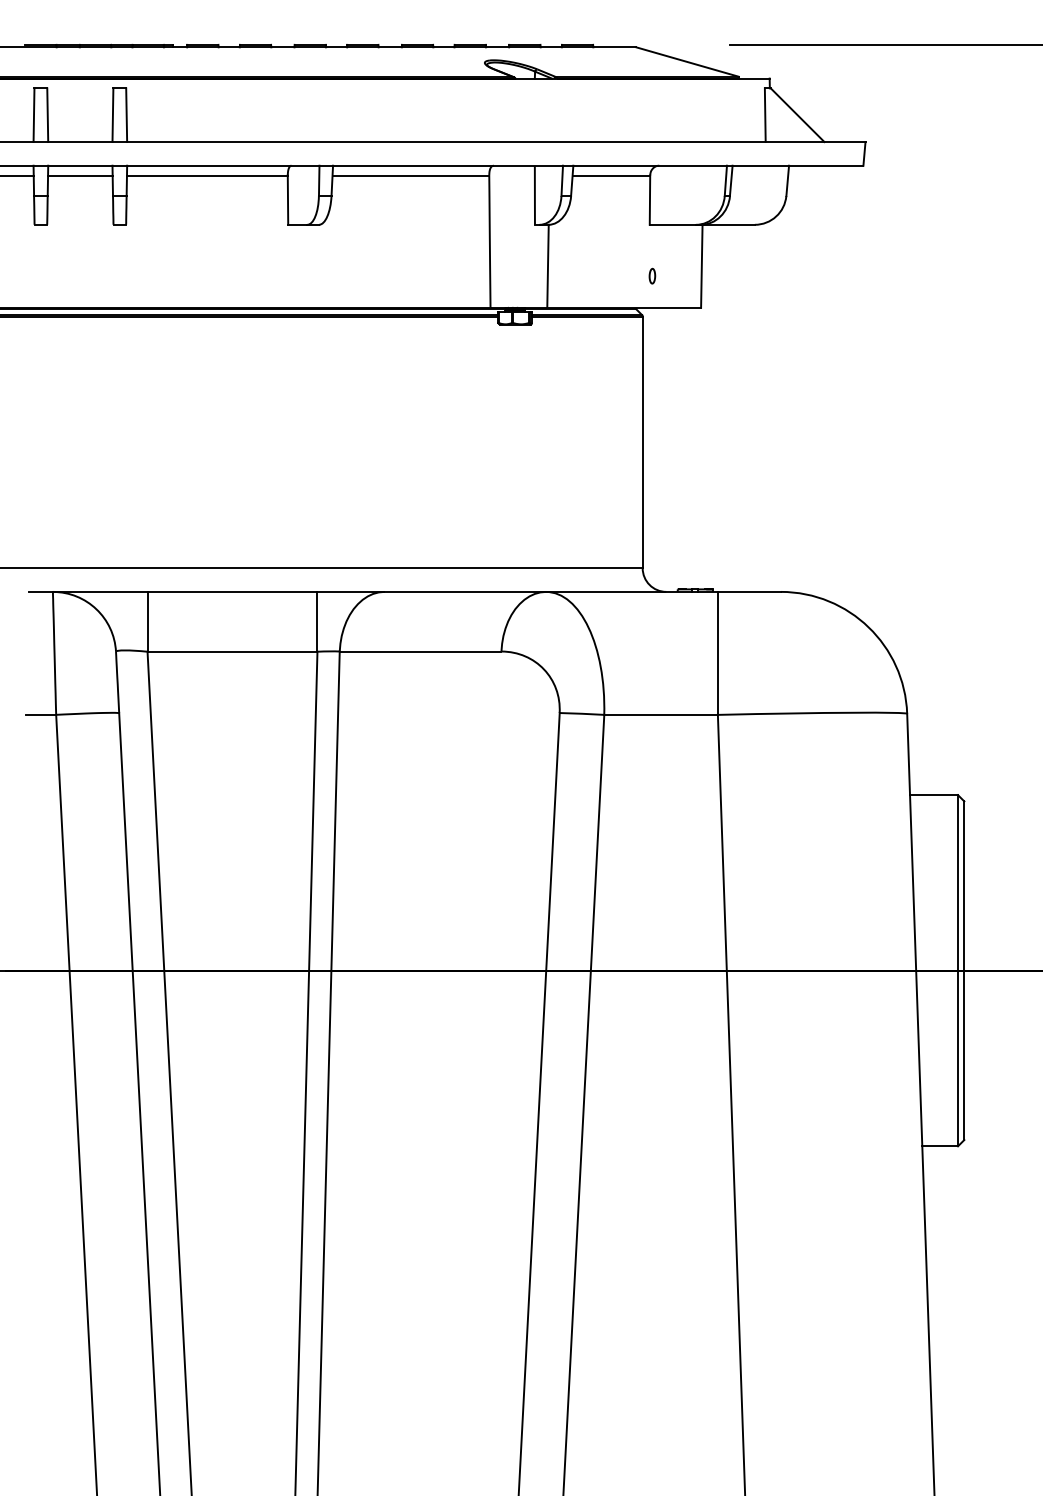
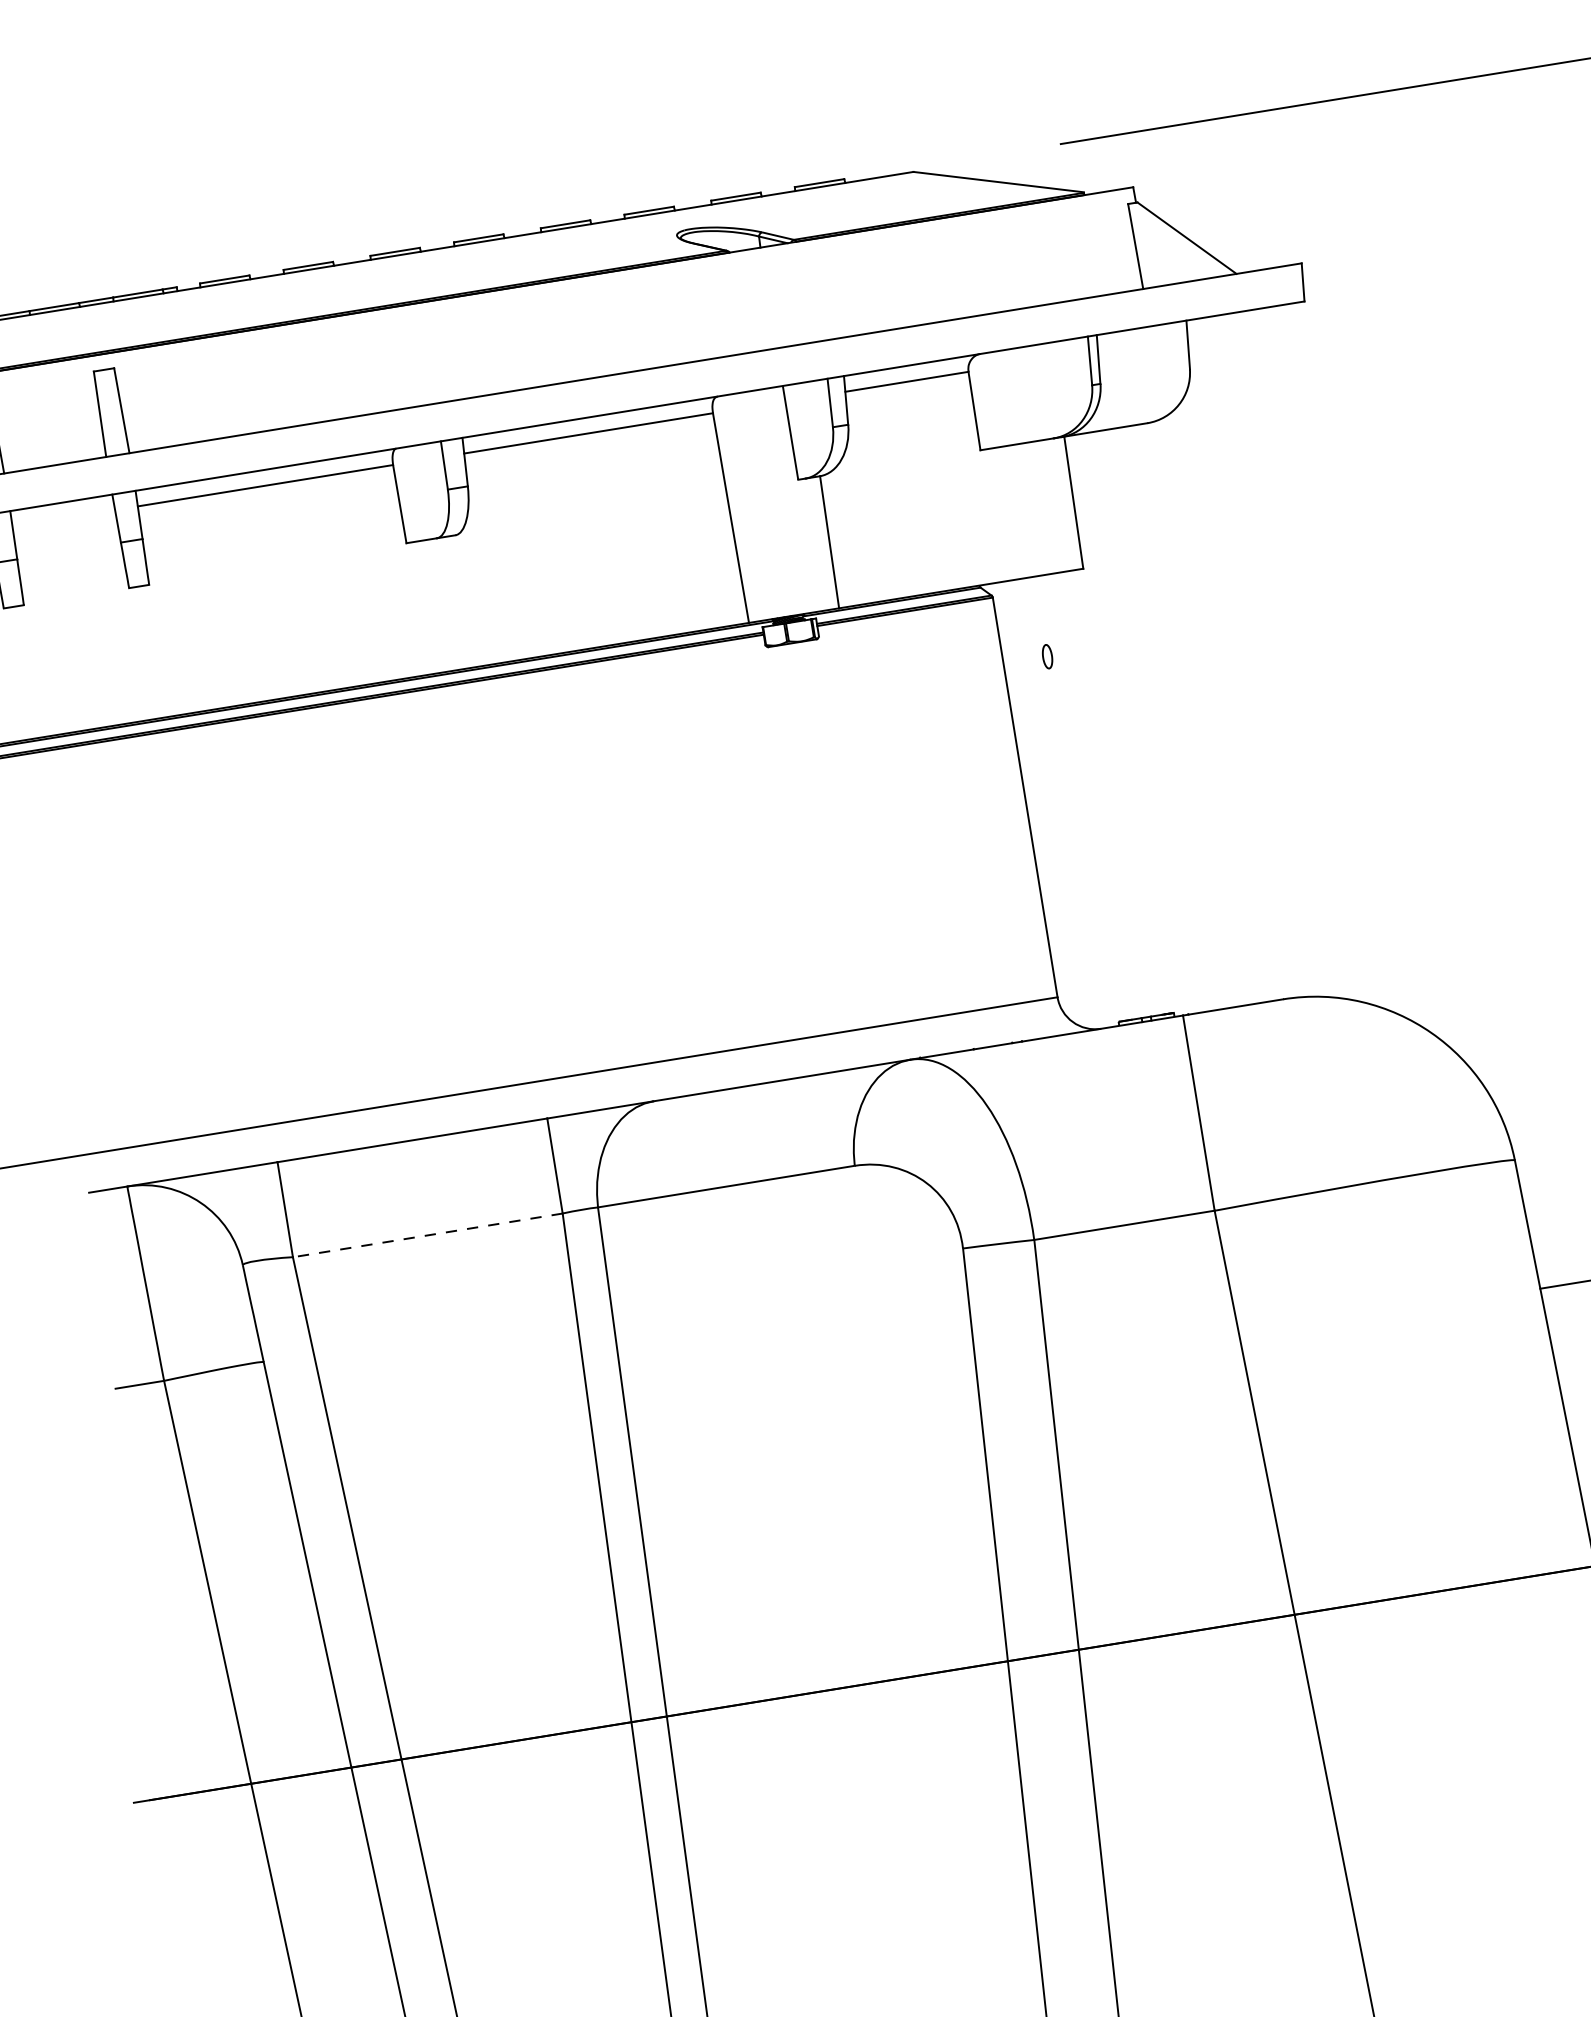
line: (80, 175) -> (64, 518), removed
part: (652, 275) -> (1047, 655), moved
line: (232, 651) -> (427, 1234), solid -> dashed

